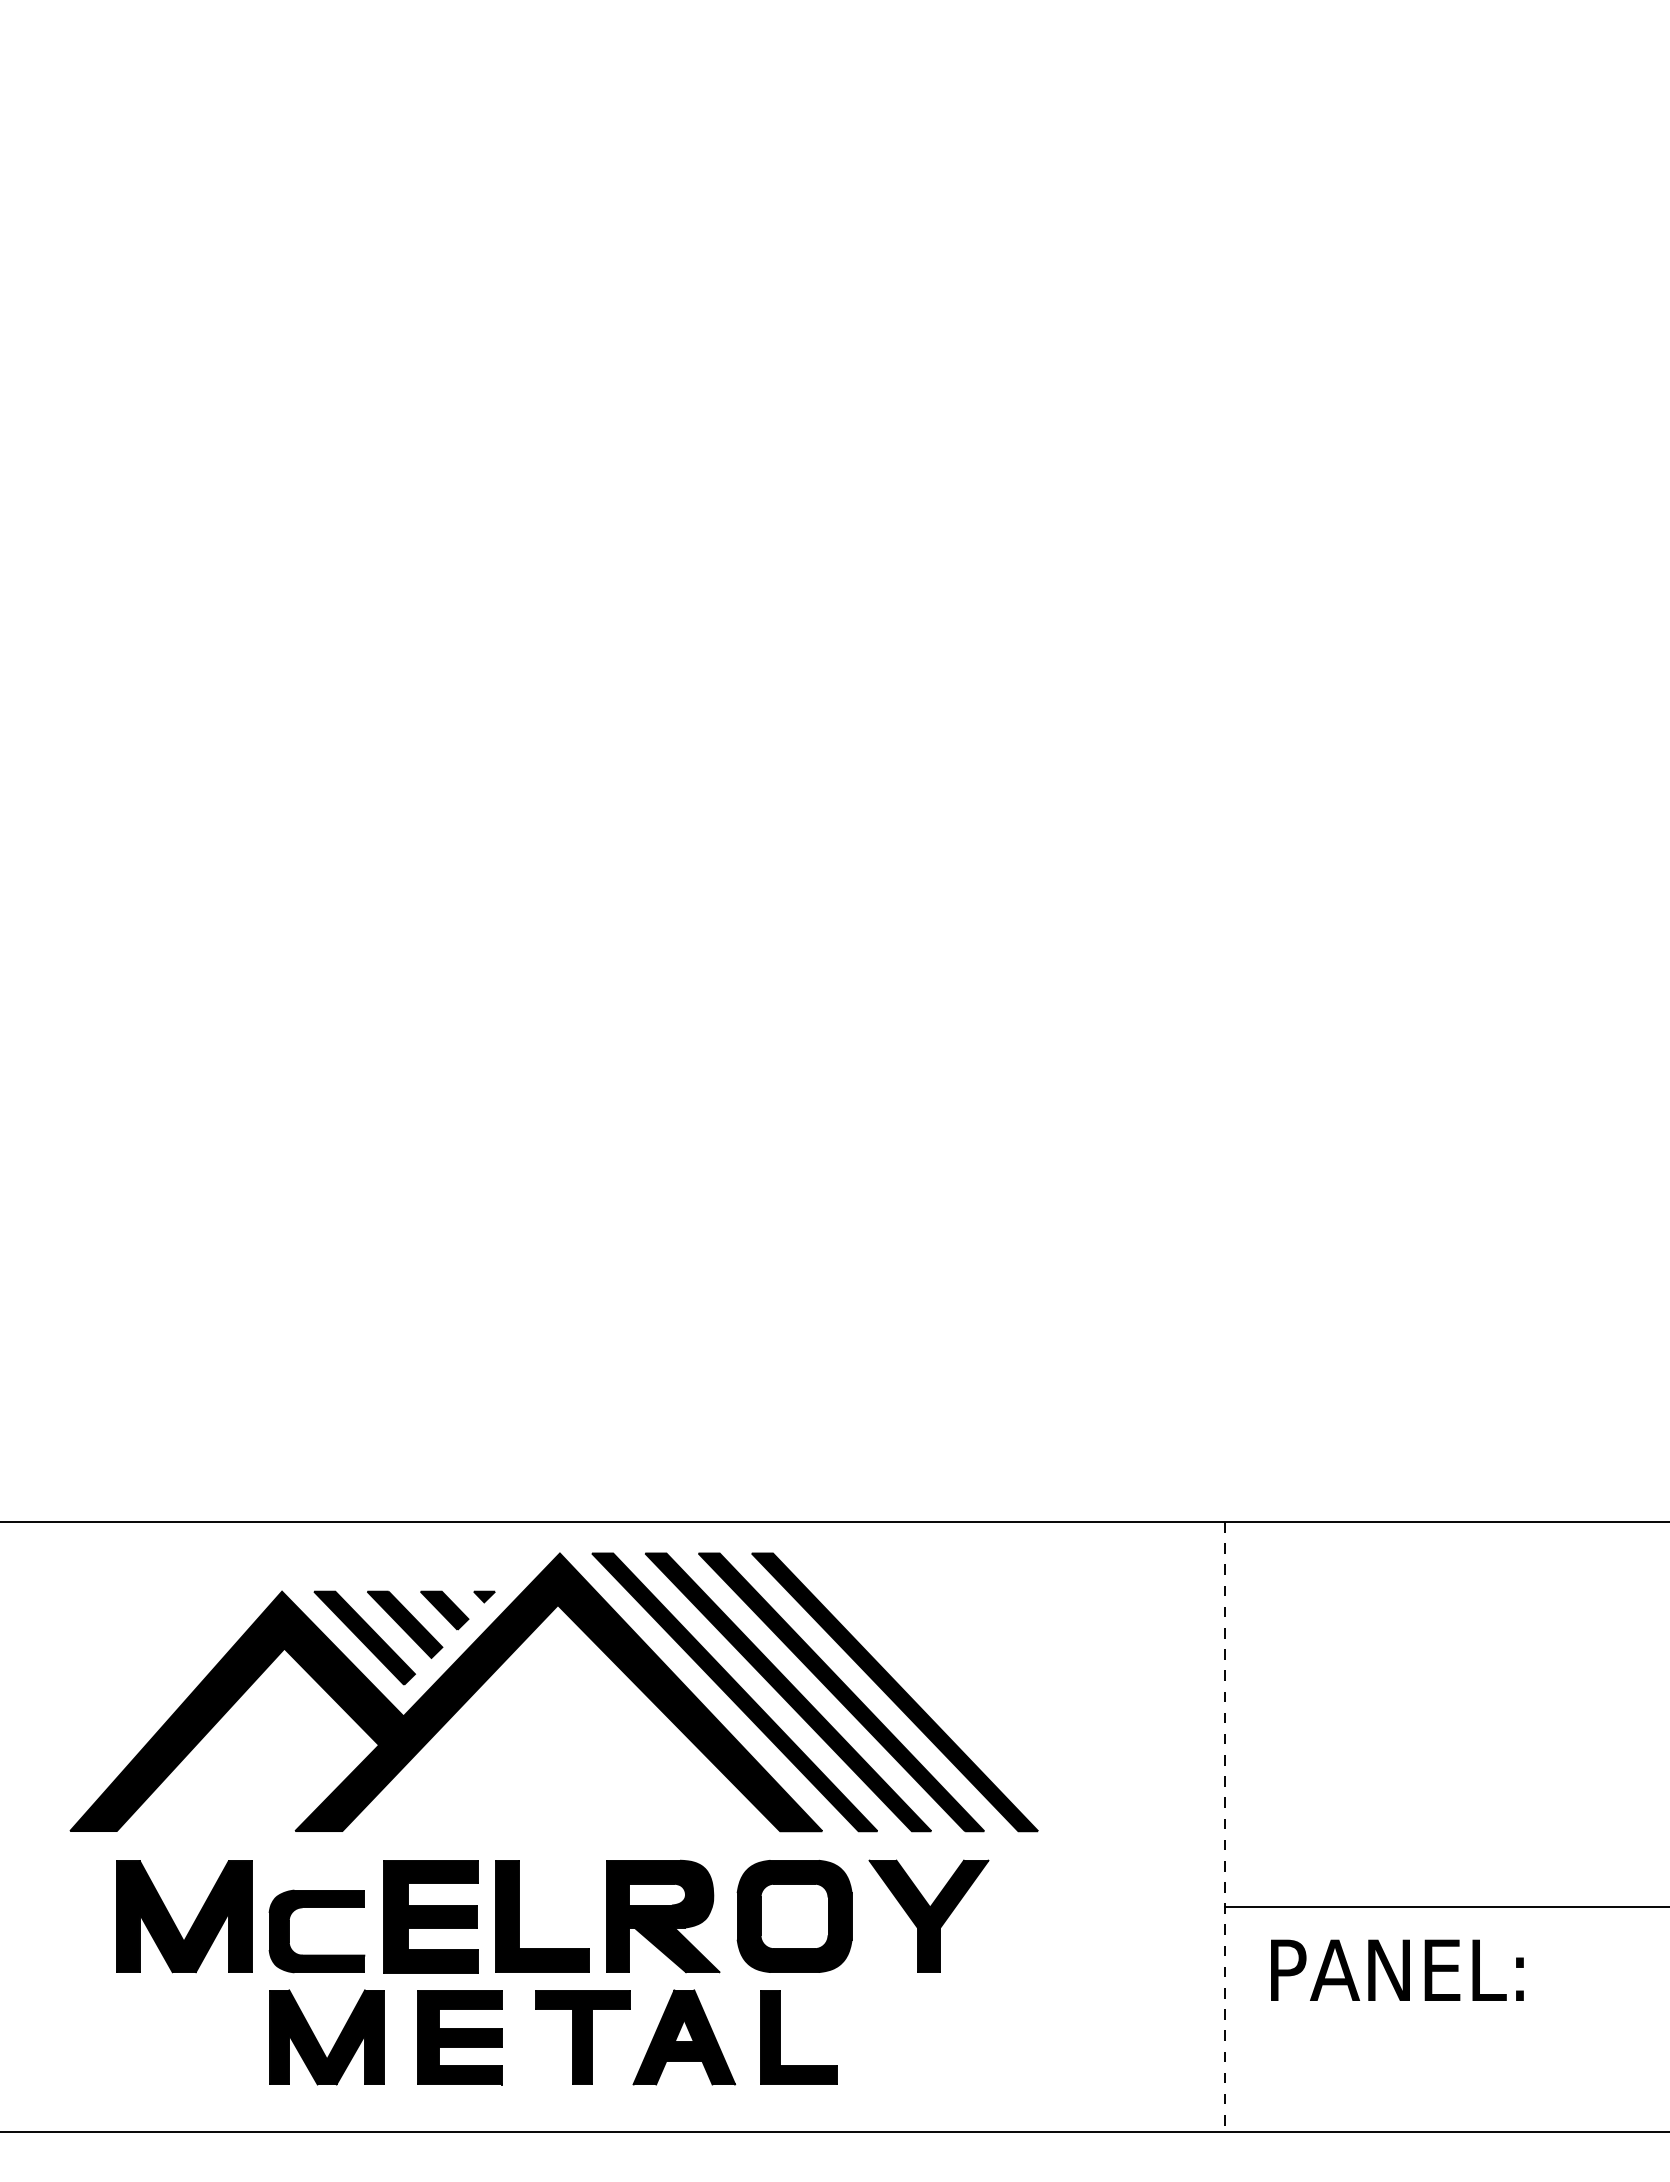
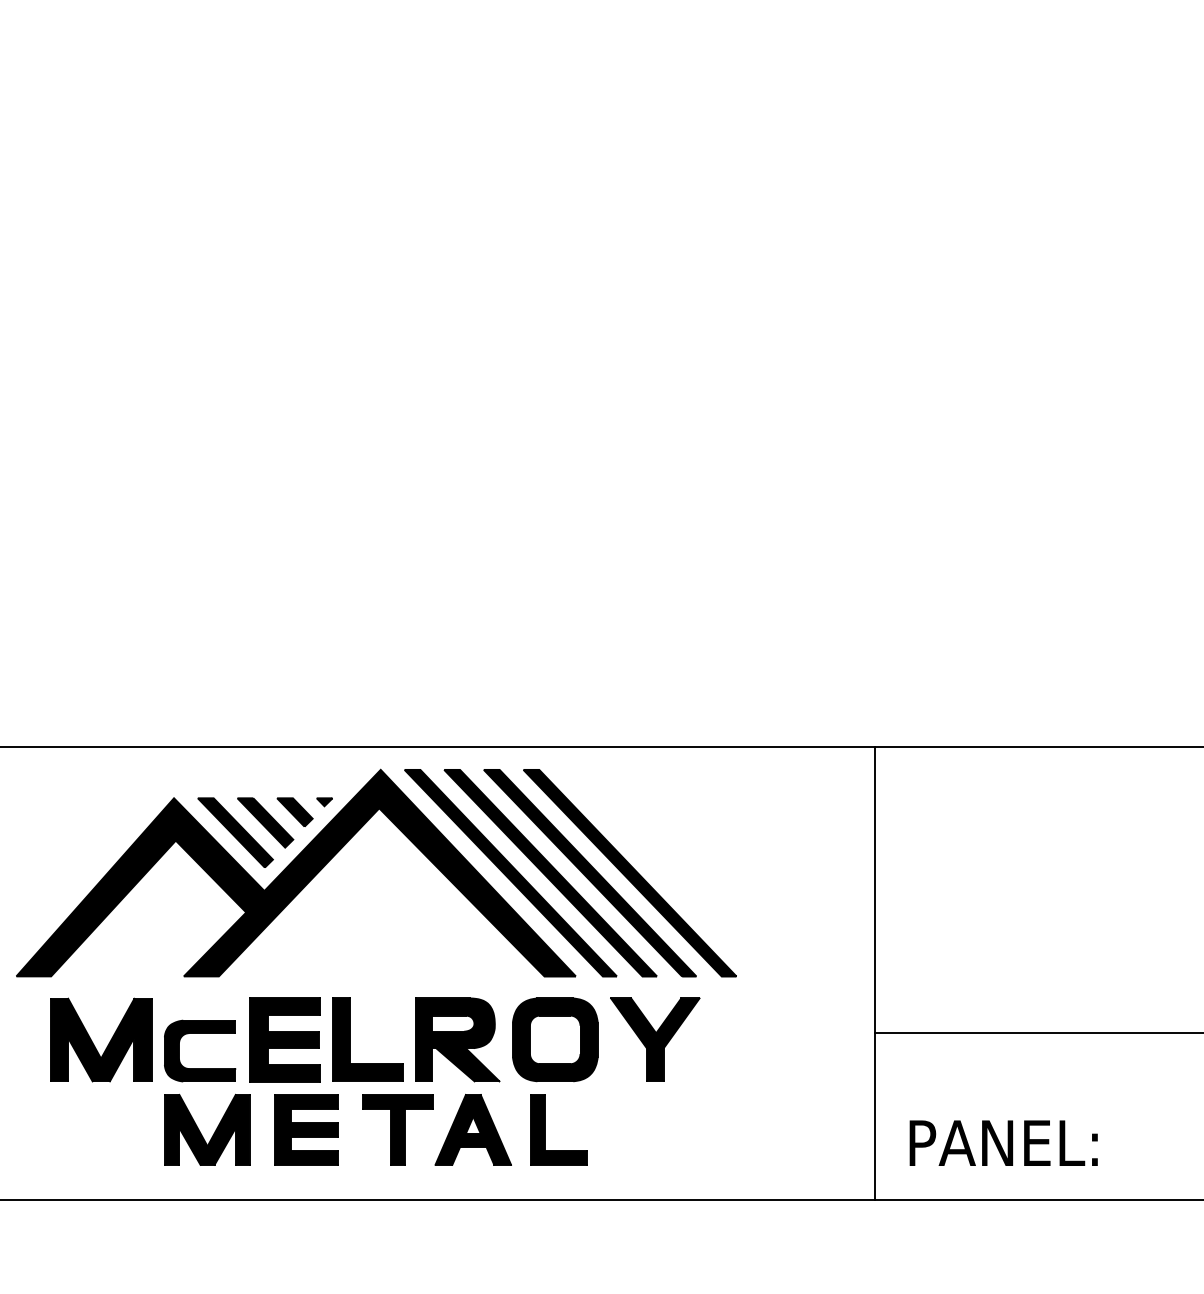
line: (1224, 1827) -> (875, 973), dashed -> solid
text: (1397, 1969) -> (1003, 1142), moved

